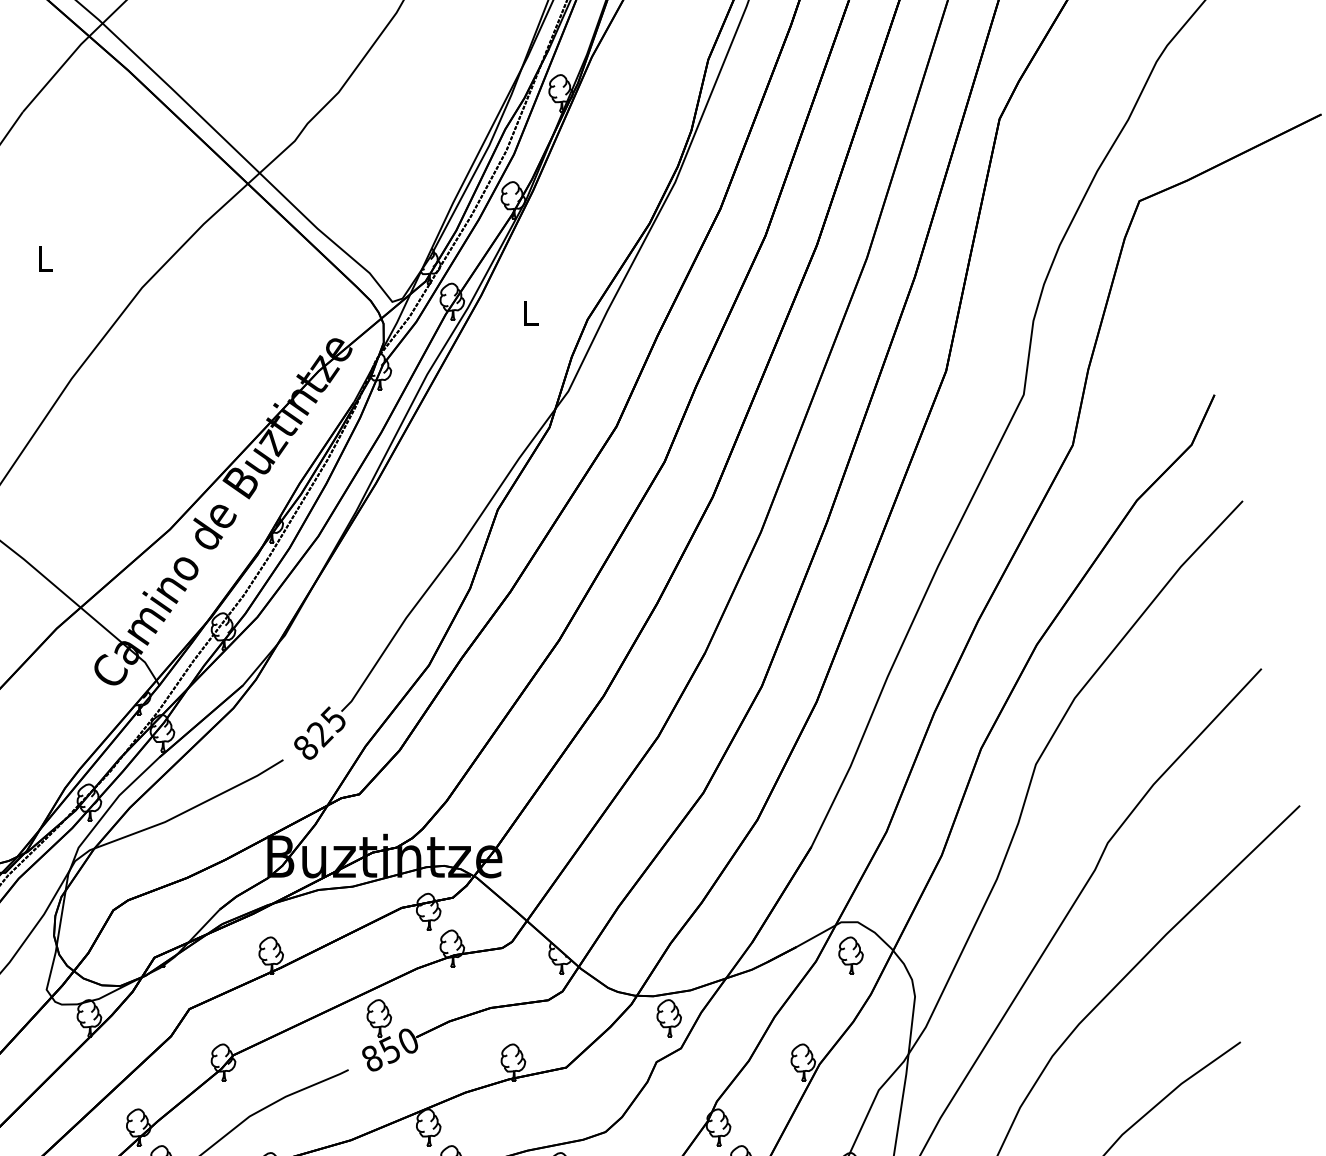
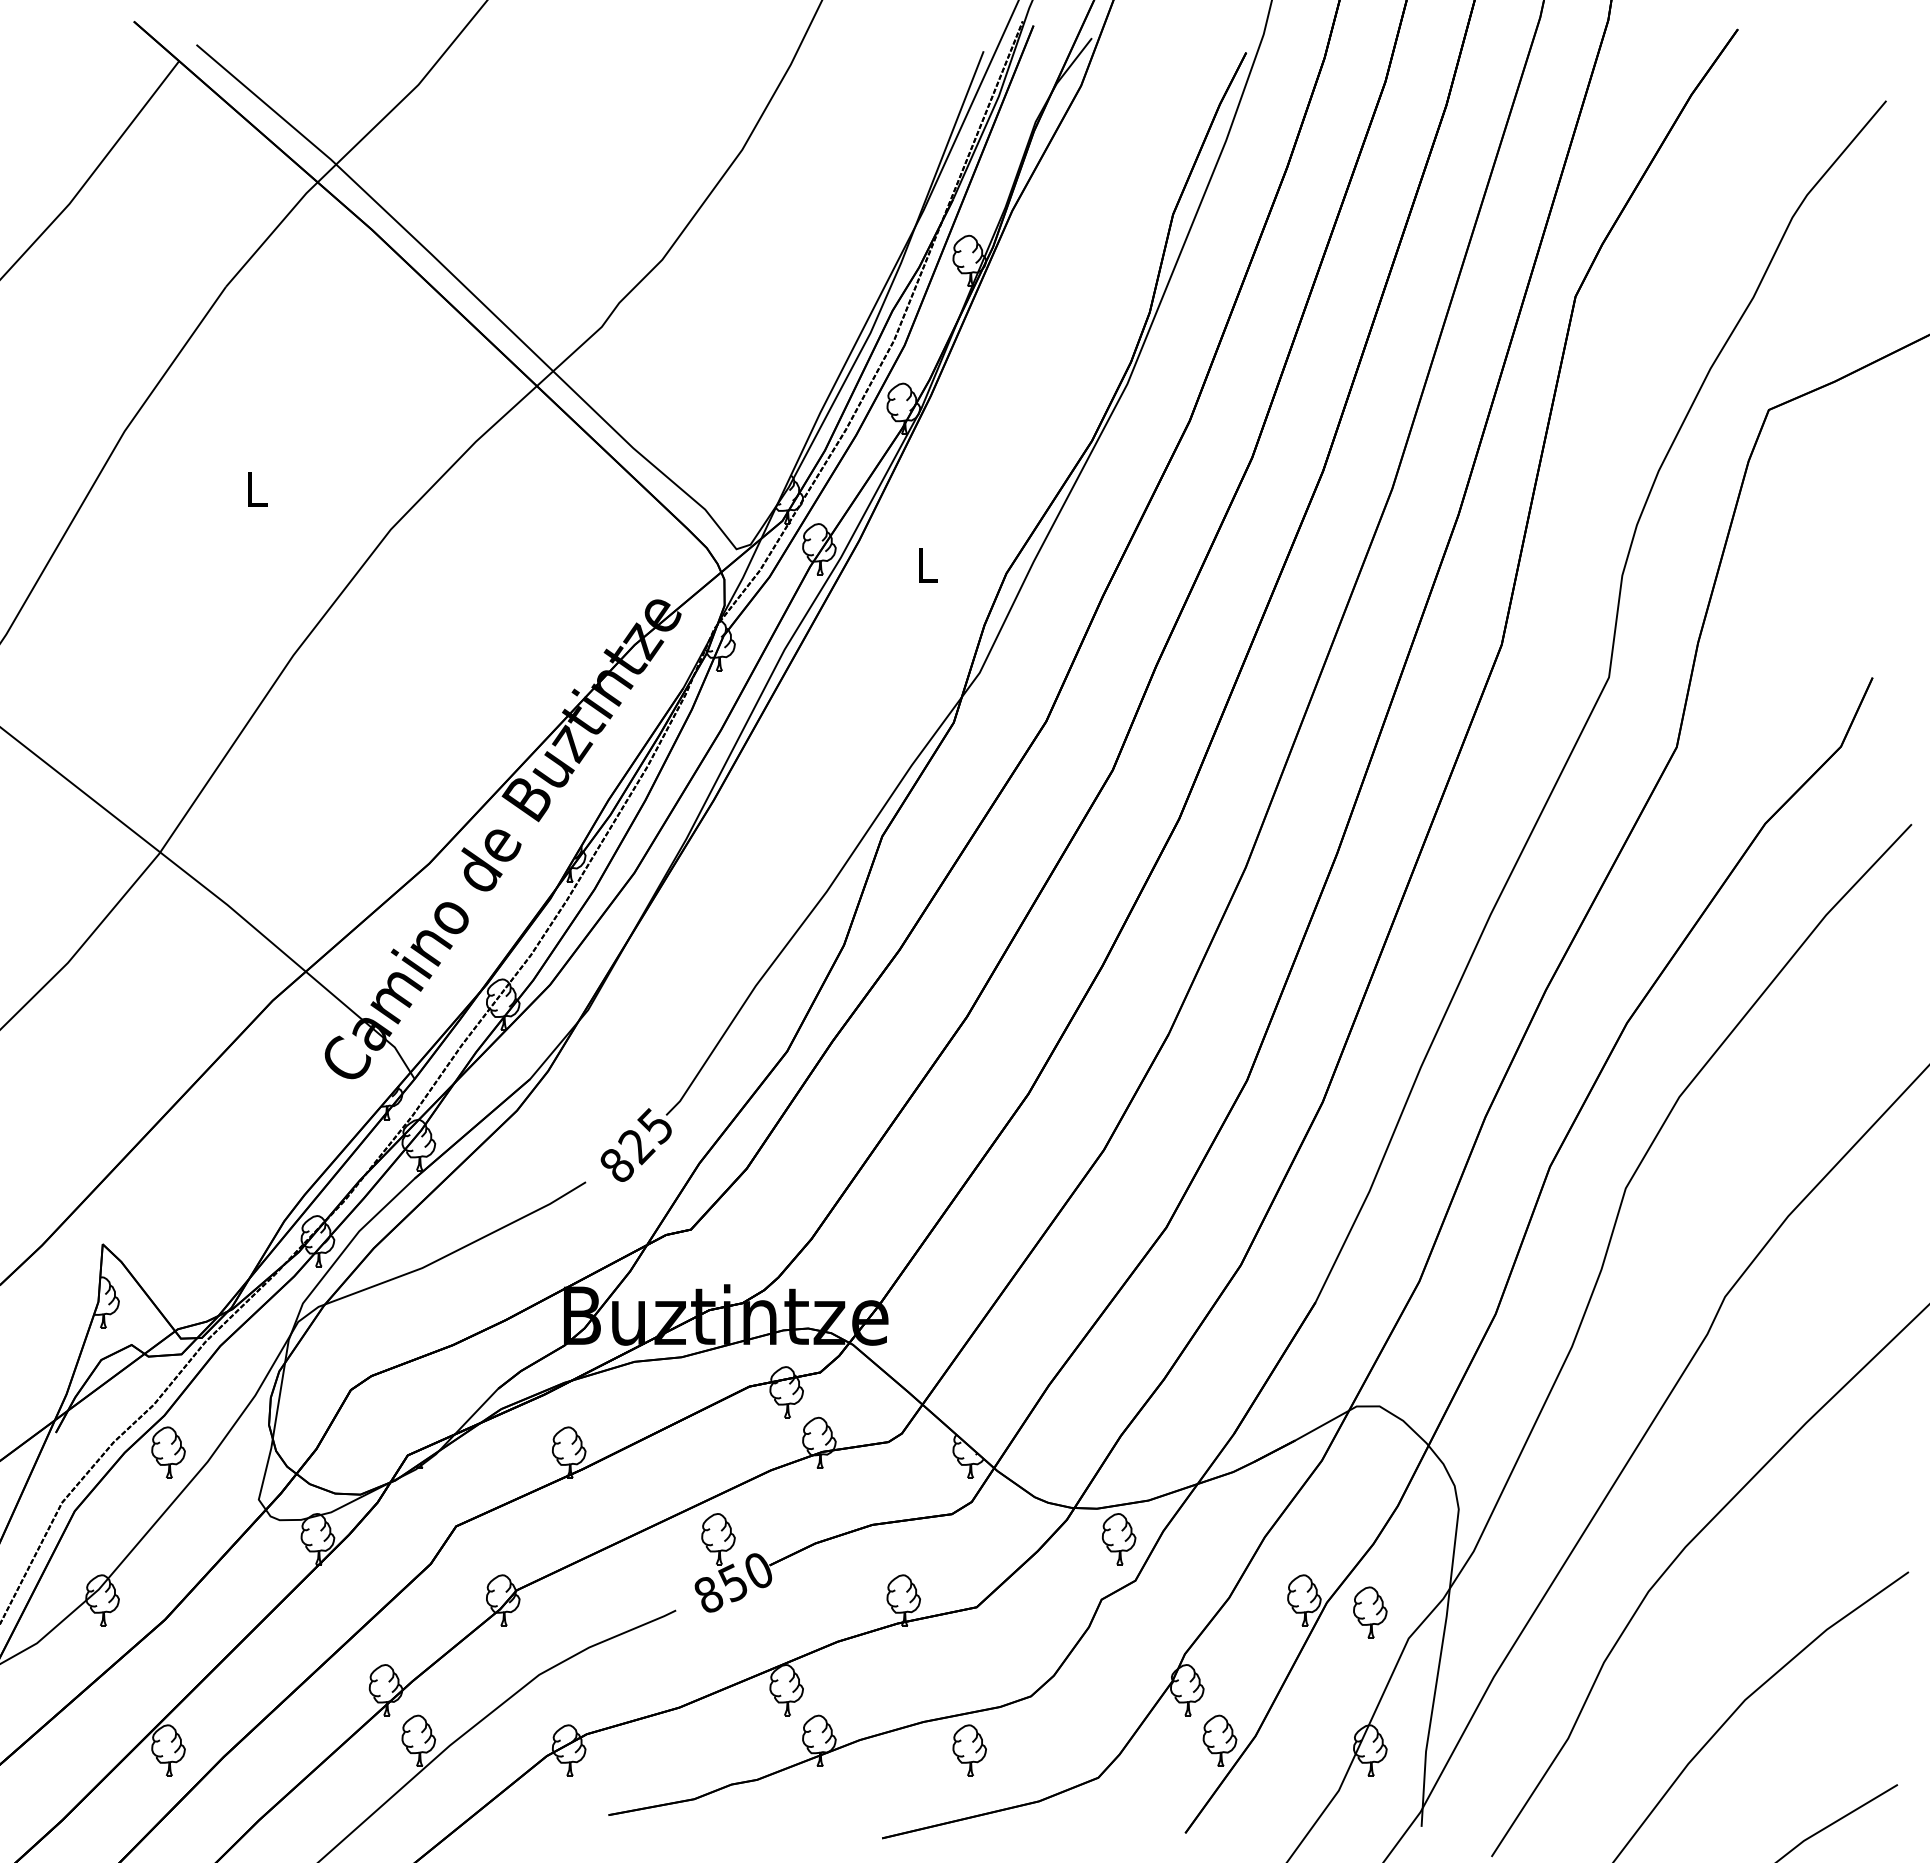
part: (851, 955) -> (1370, 1612), moved

